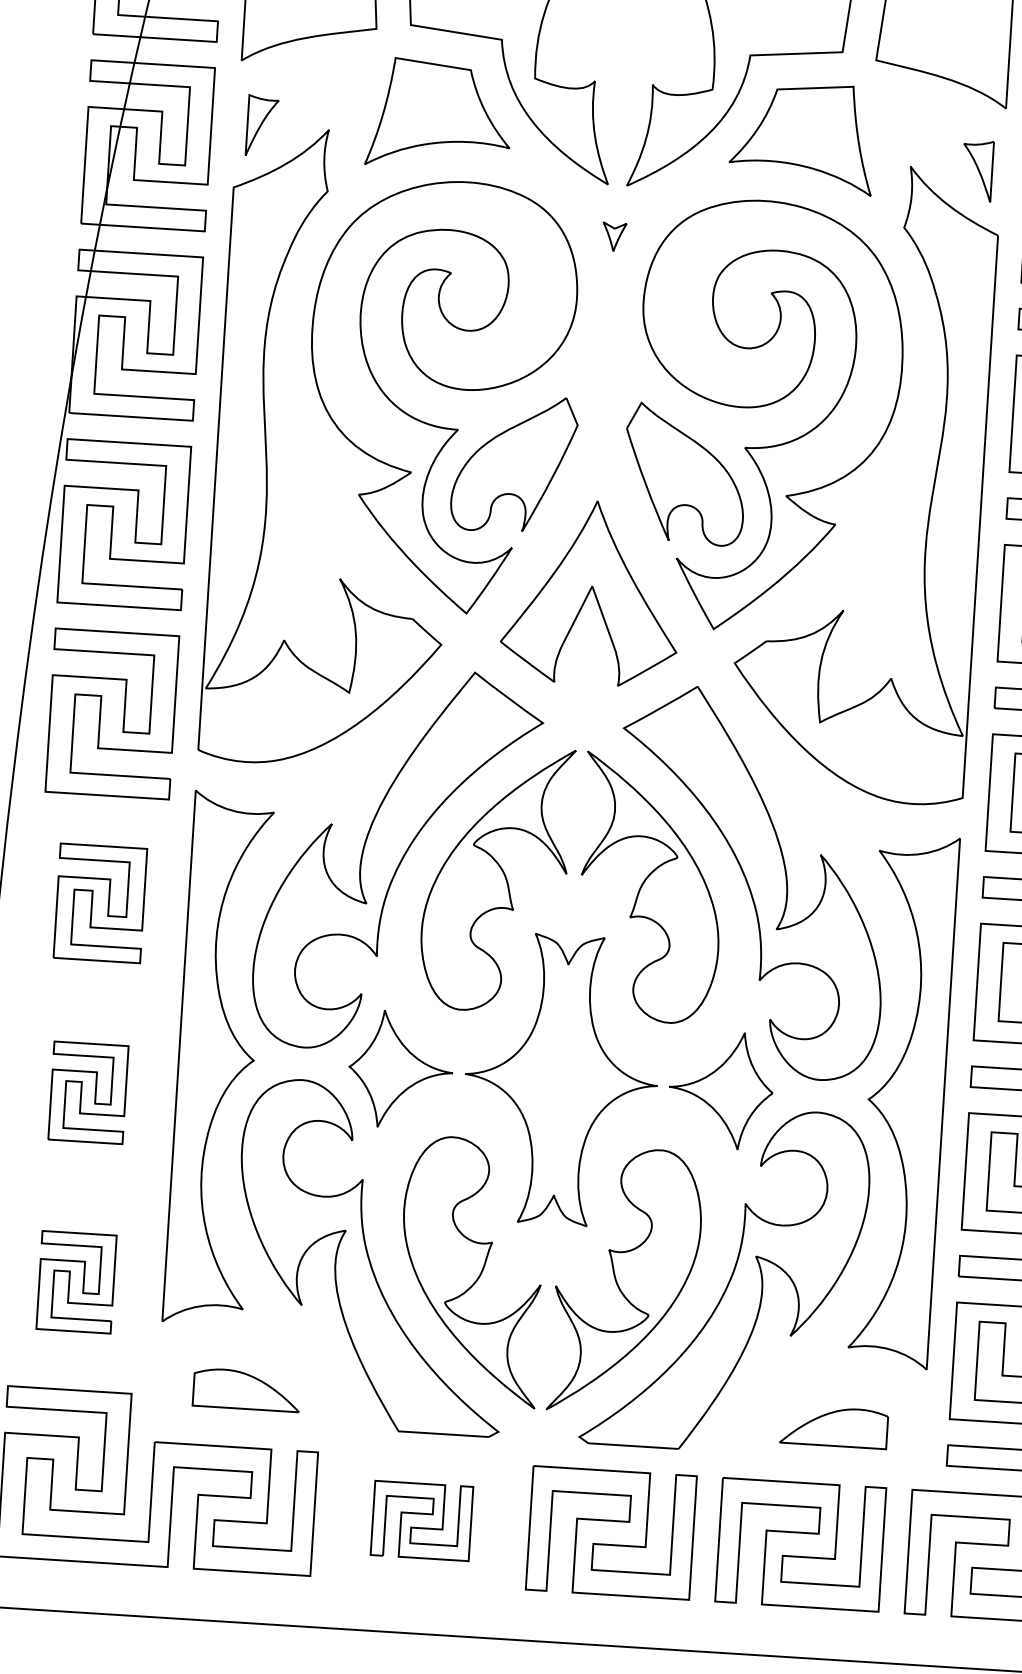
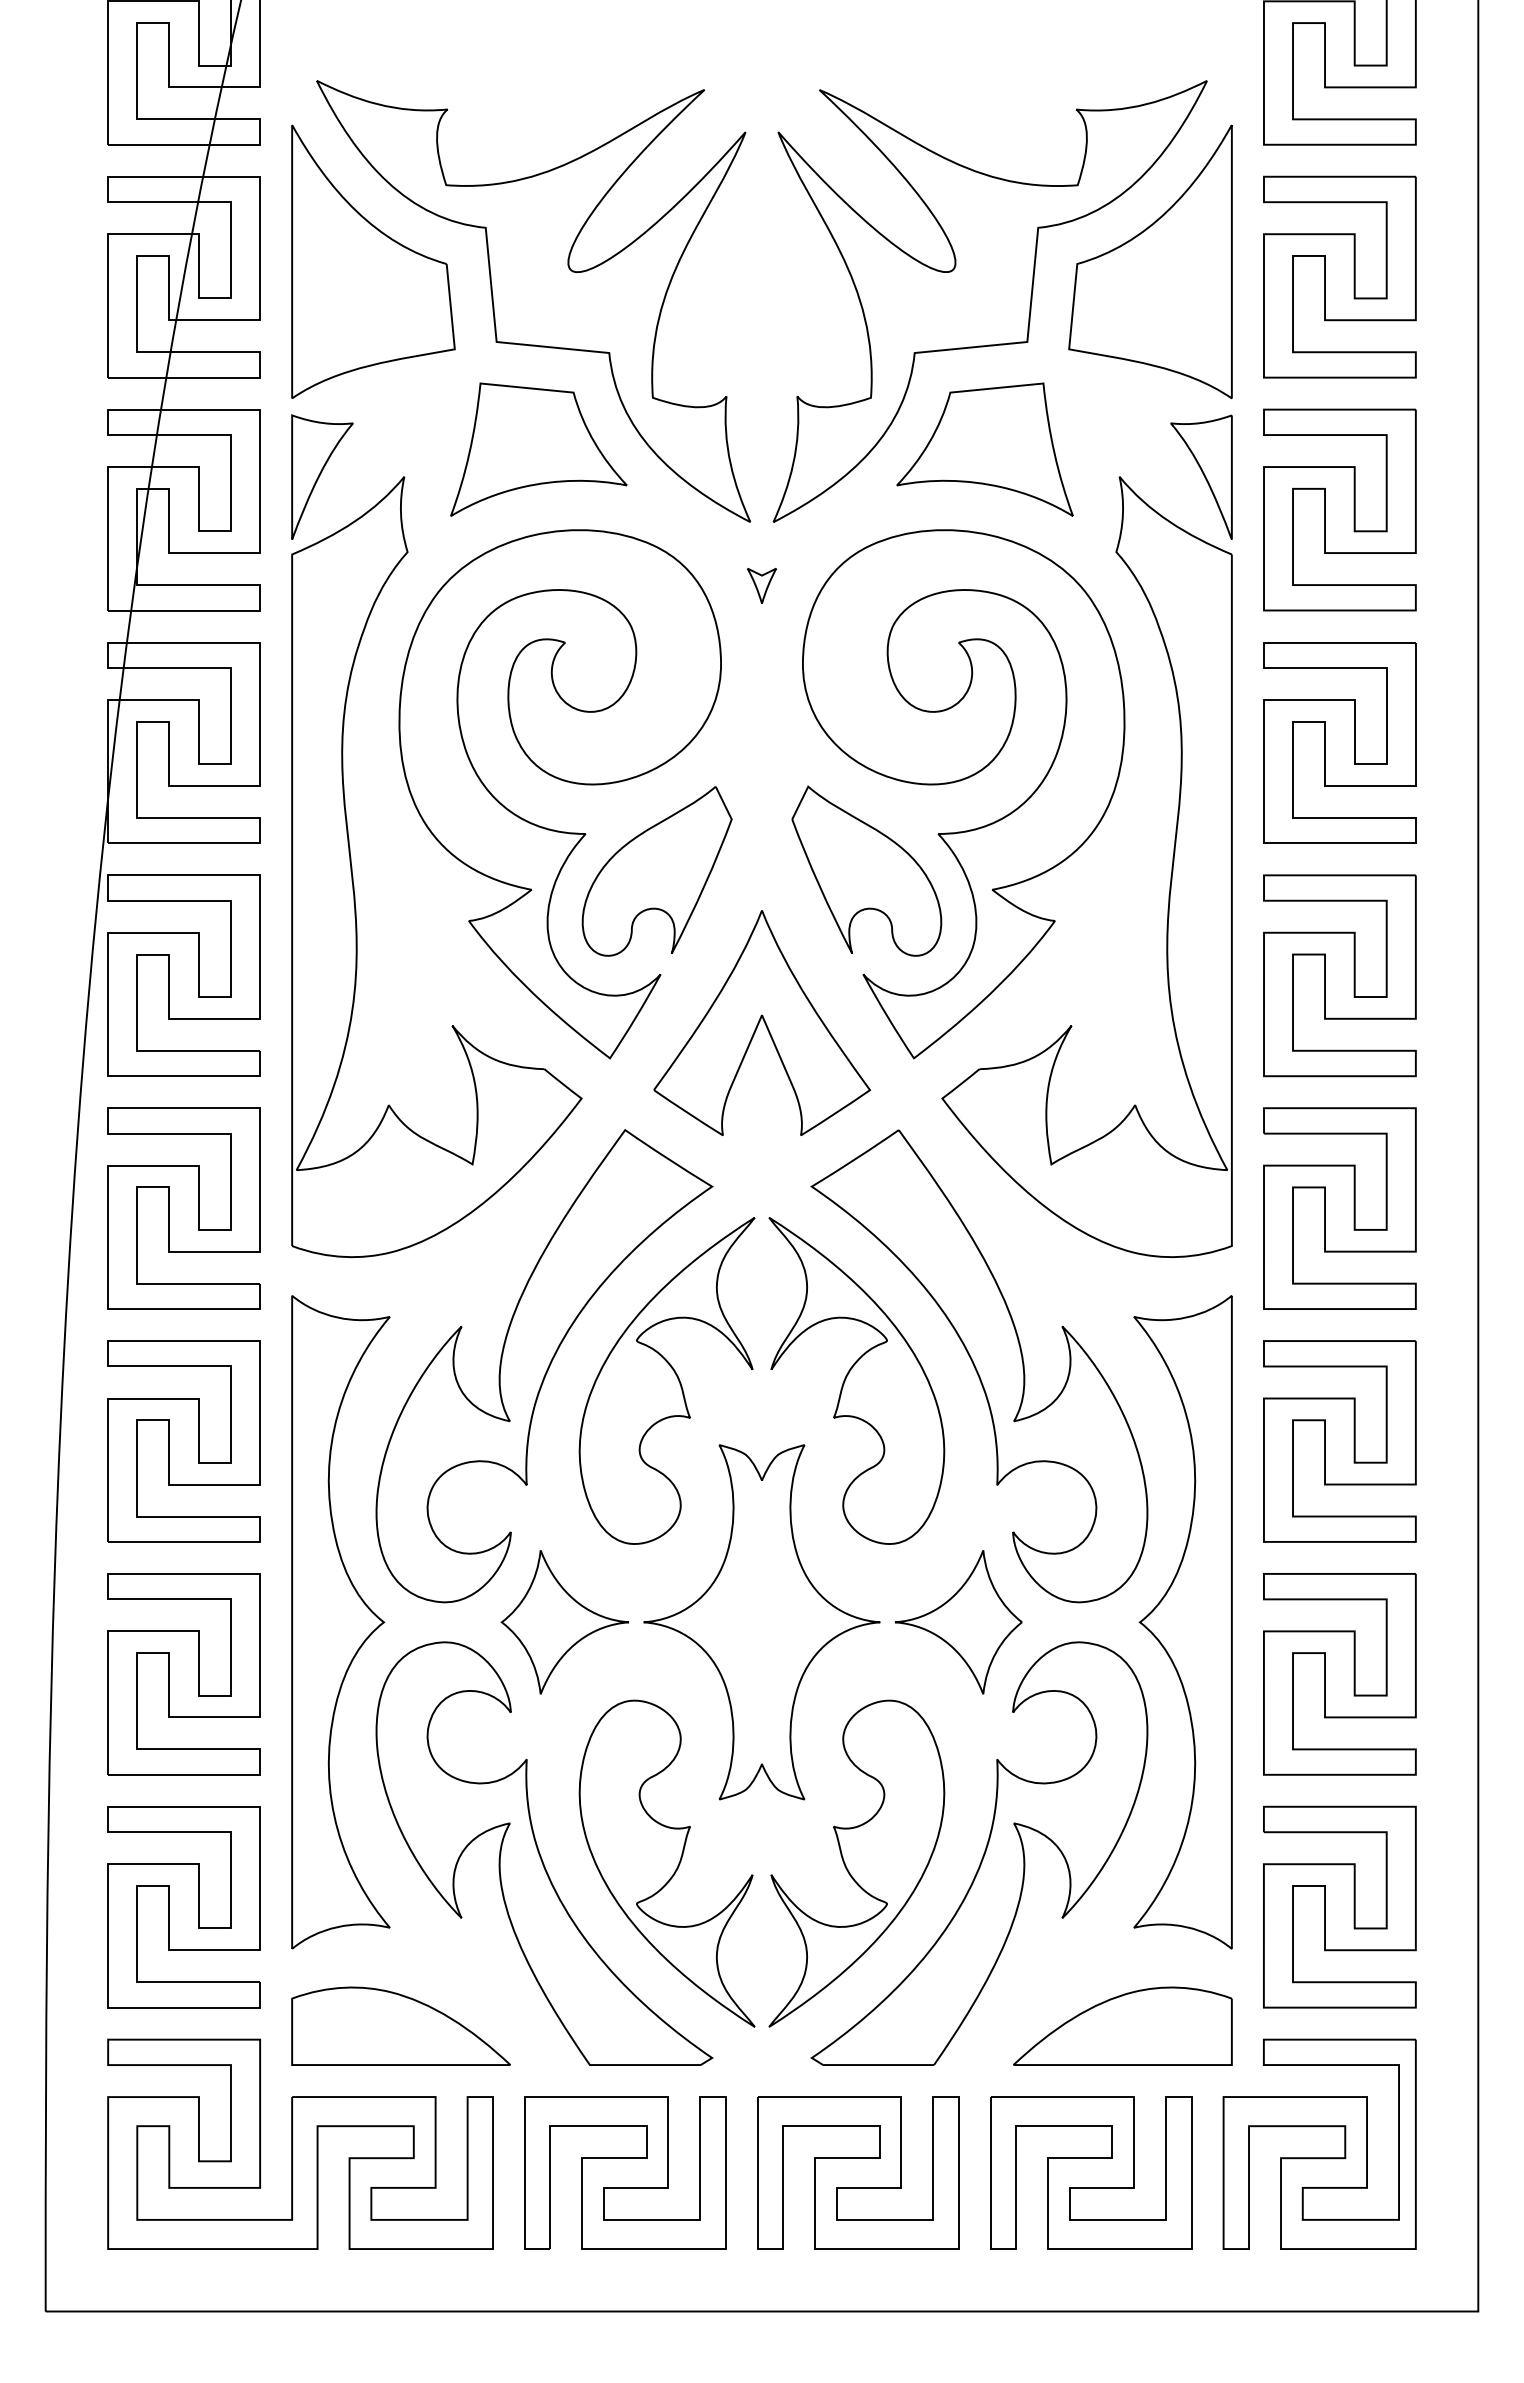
part: (262, 125) -> (322, 476), size x1.67
part: (977, 170) -> (1201, 476), size x1.67
part: (99, 903) -> (183, 1441), size x1.43
part: (88, 1092) -> (183, 1674), size x1.67
part: (76, 1282) -> (183, 1907), size x1.67
part: (246, 1389) -> (400, 2025), size x1.67
part: (833, 1426) -> (1122, 2025), size x1.67
part: (422, 1520) -> (625, 2172), size x1.67

